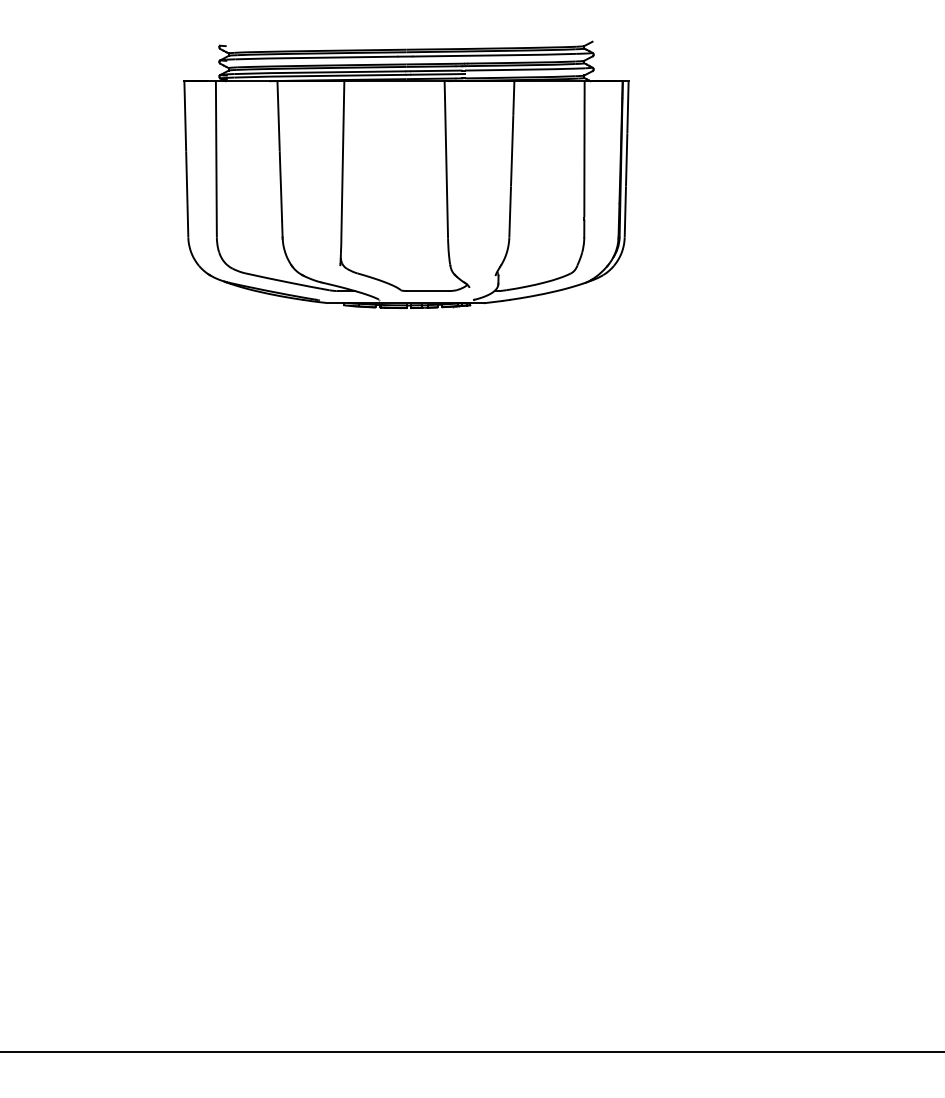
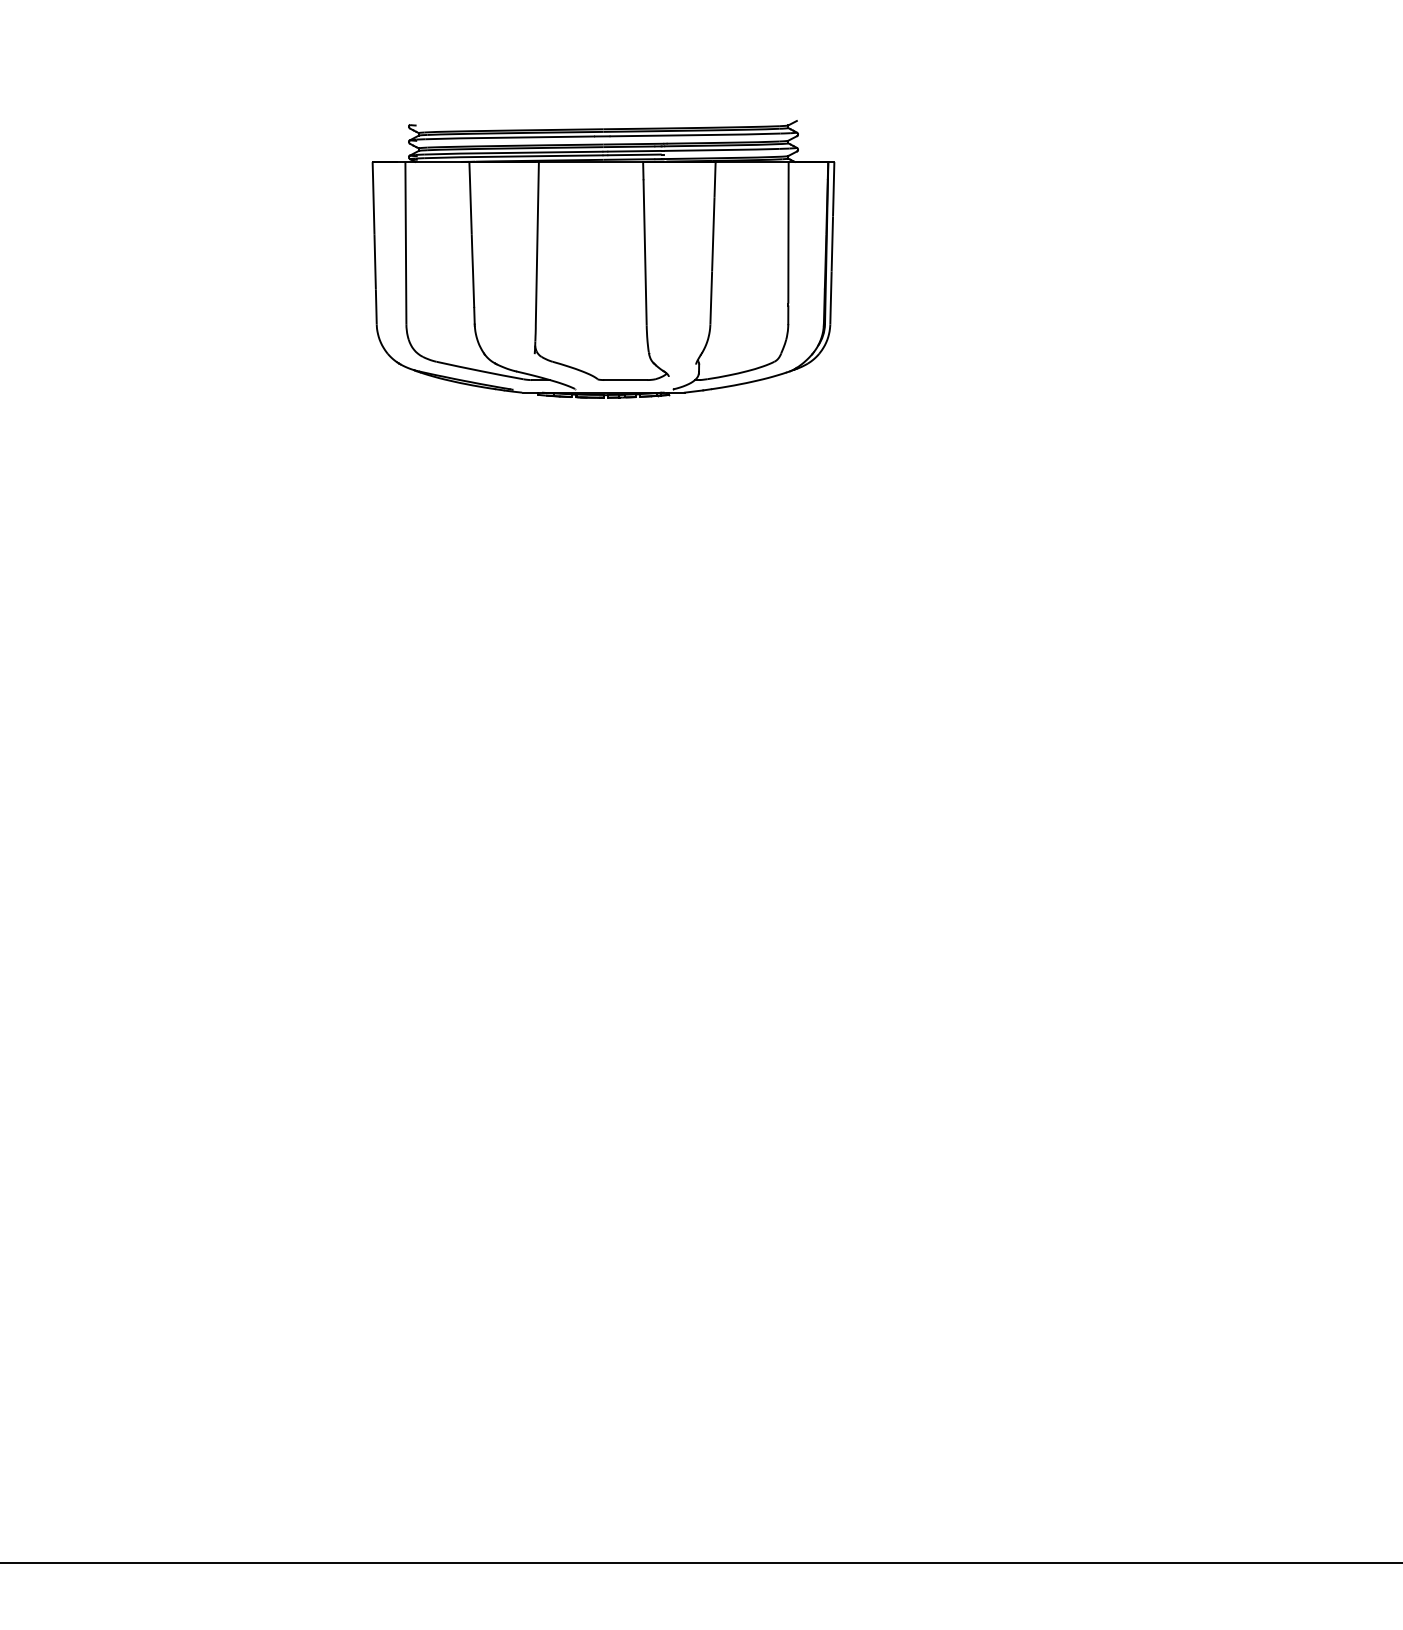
part: (406, 174) -> (603, 258), size x0.7

